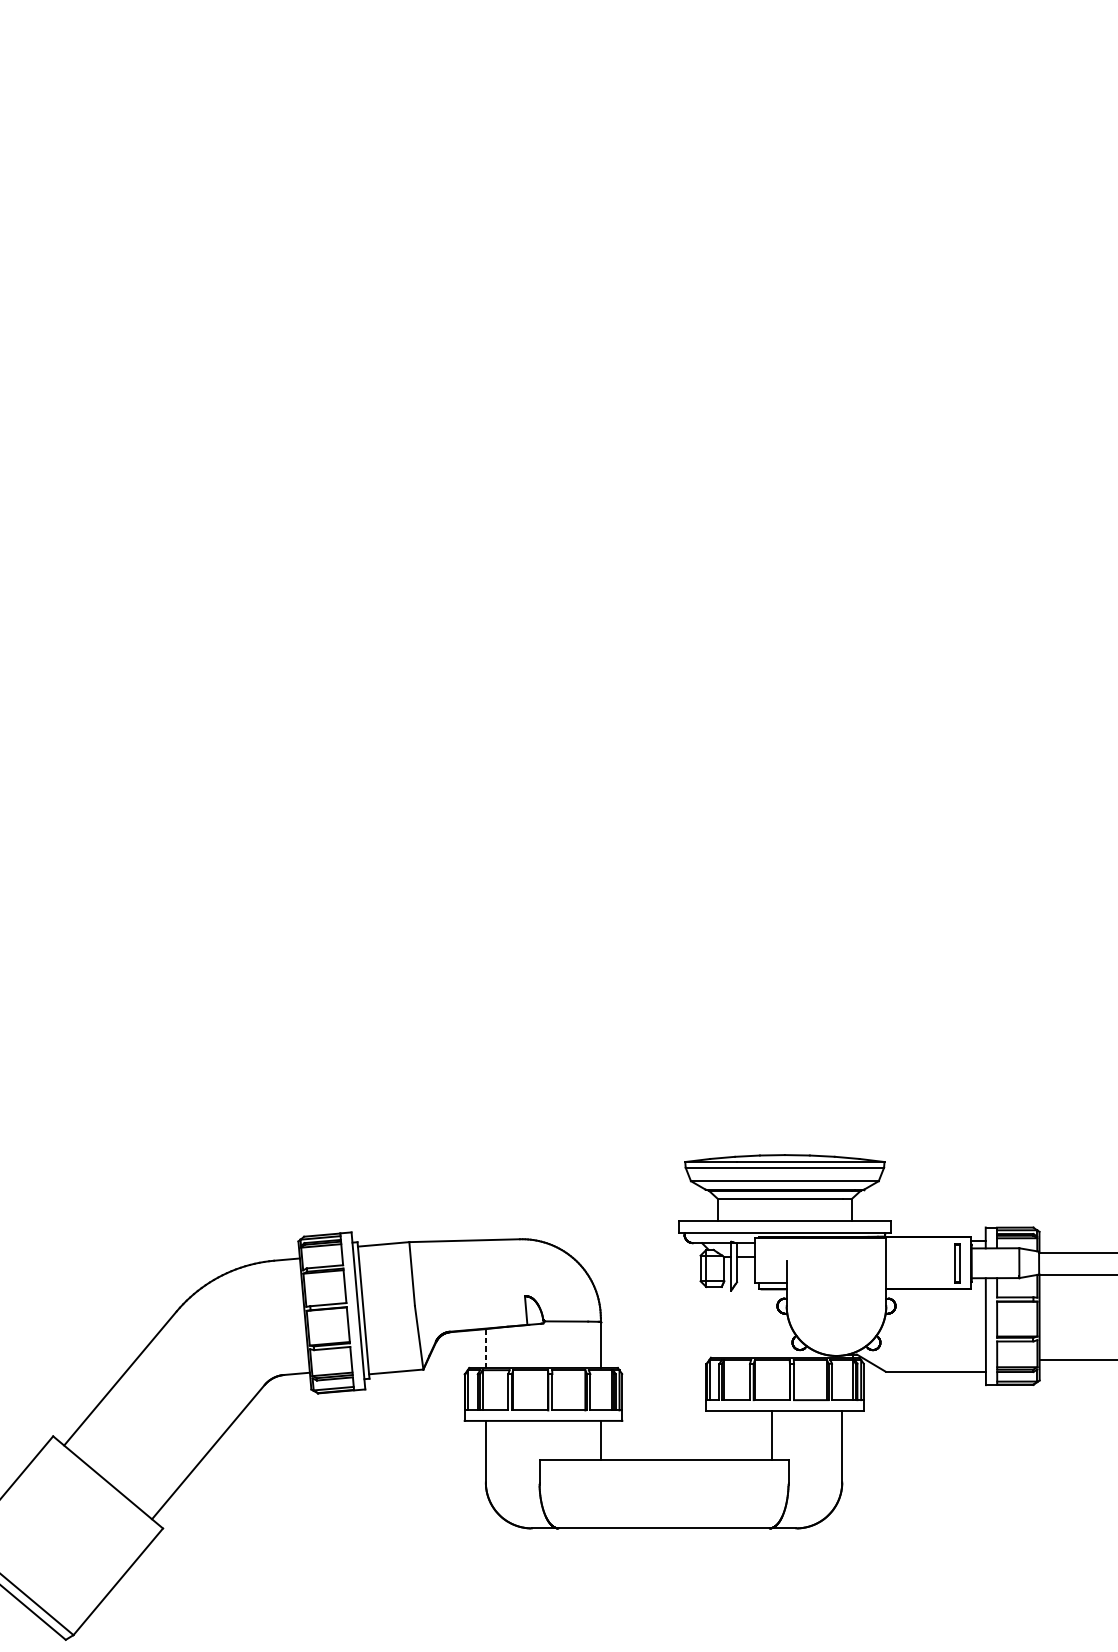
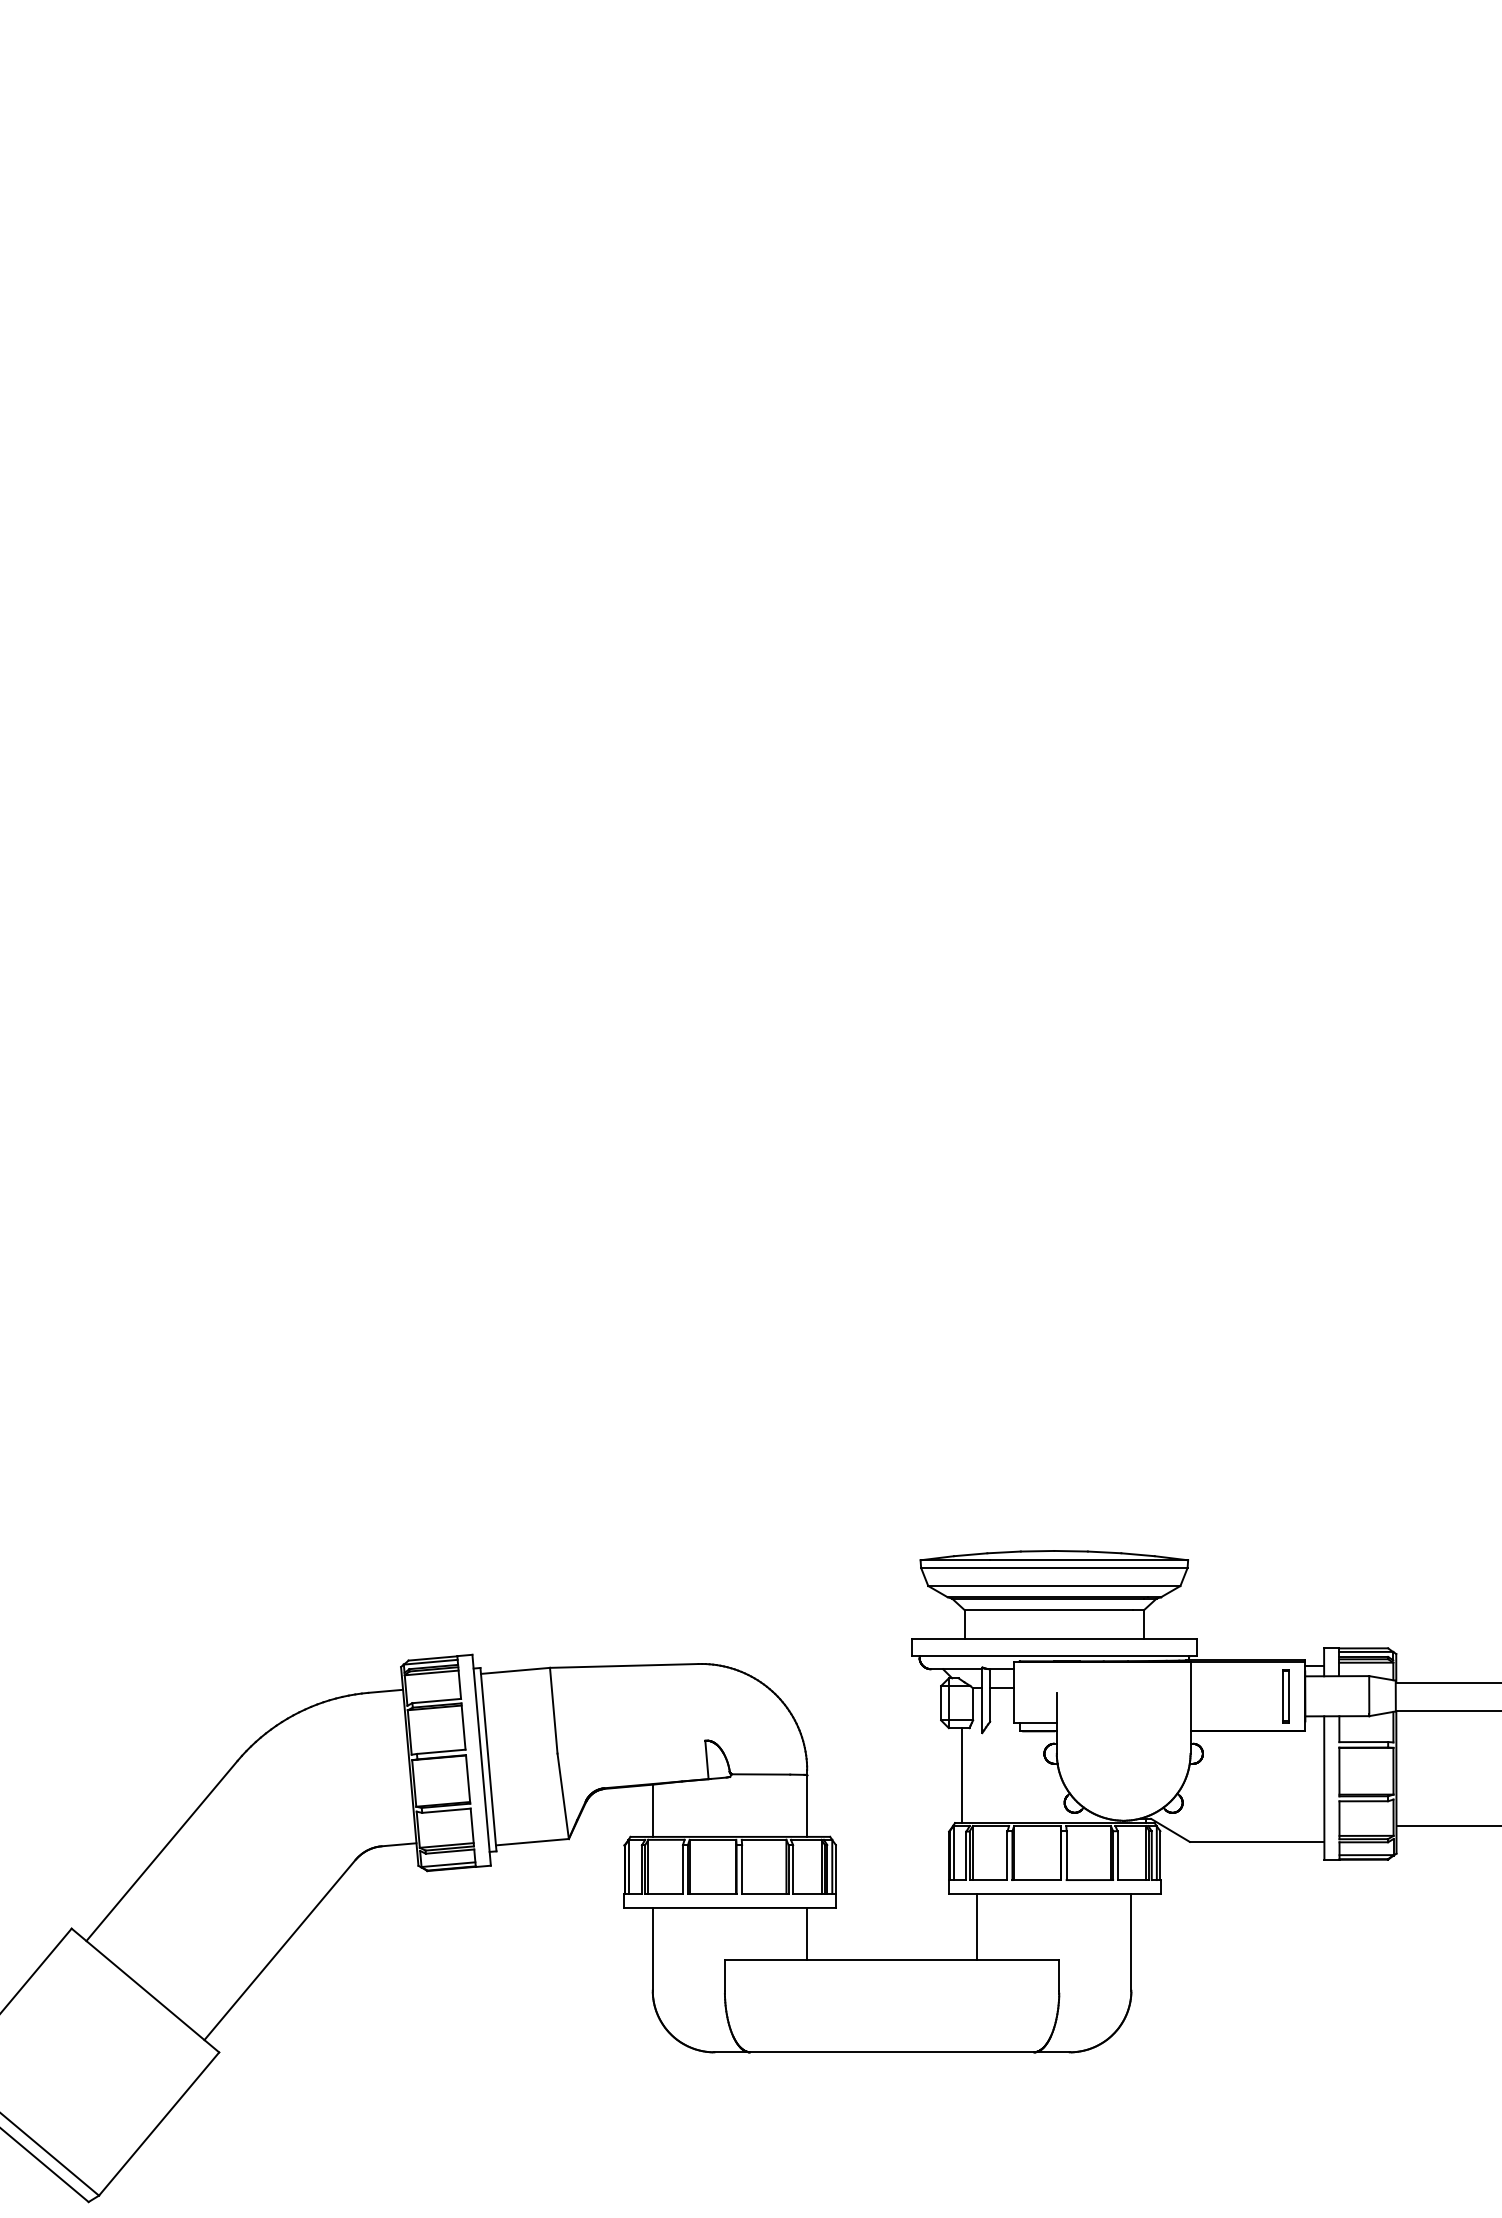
line: (716, 1322) -> (962, 1775), added
line: (486, 1348) -> (653, 1810), dashed -> solid
line: (772, 1434) -> (977, 1926), moved

